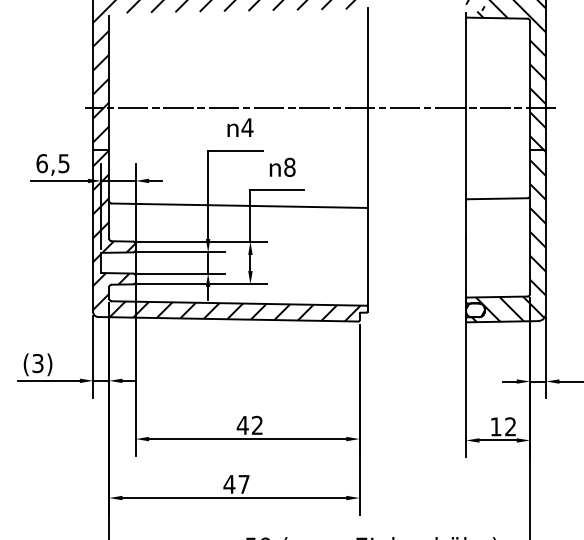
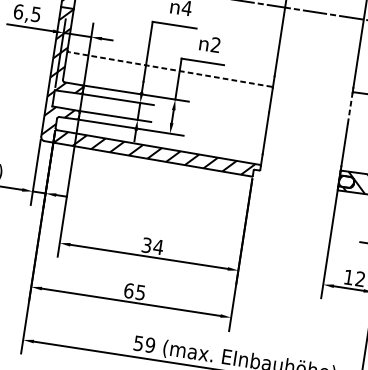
text: (289, 166) -> (215, 44), 8 -> 2
line: (238, 205) -> (170, 69), solid -> dashed
line: (466, 219) -> (350, 108), solid -> dashed
text: (249, 425) -> (152, 246), 42 -> 34
text: (236, 484) -> (134, 291), 47 -> 65

